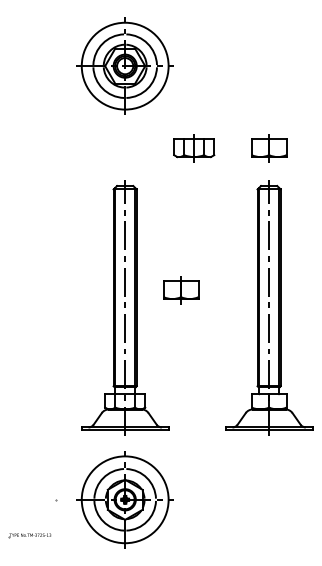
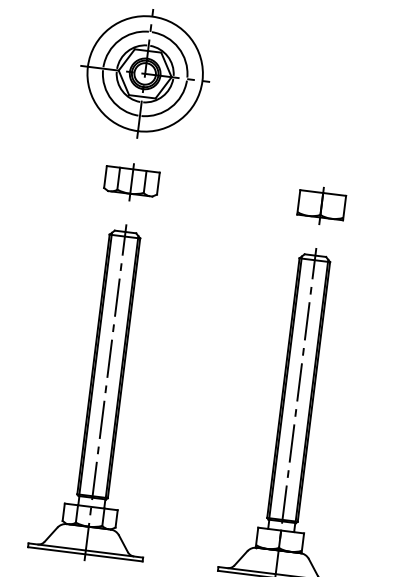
part: (194, 148) -> (132, 182), moved
part: (181, 290) -> (182, 379), removed

